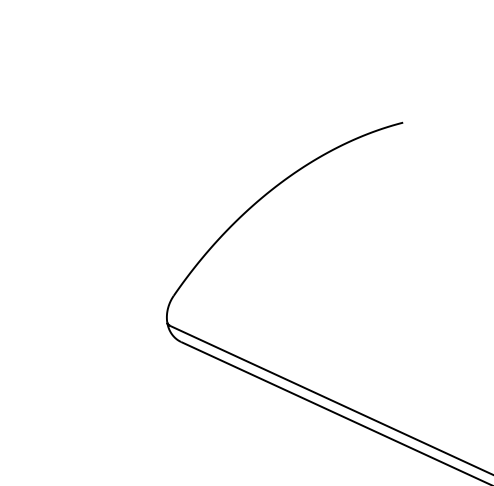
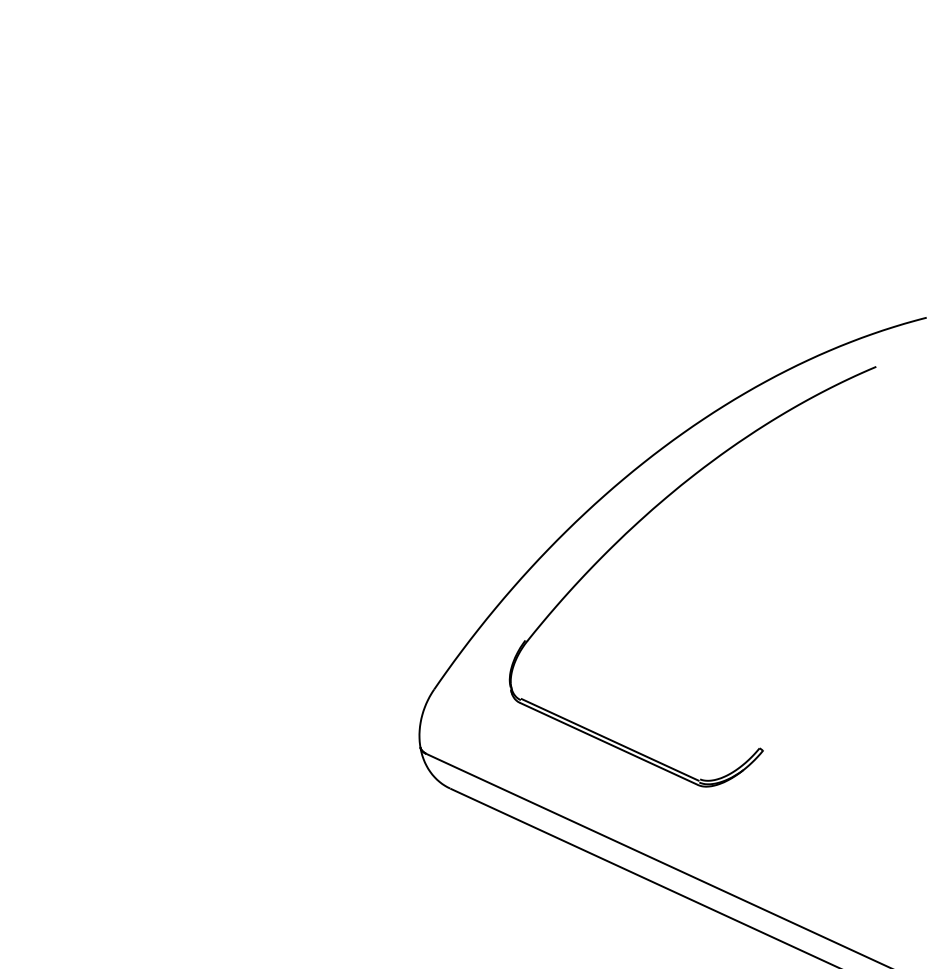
part: (273, 215) -> (648, 516), added

